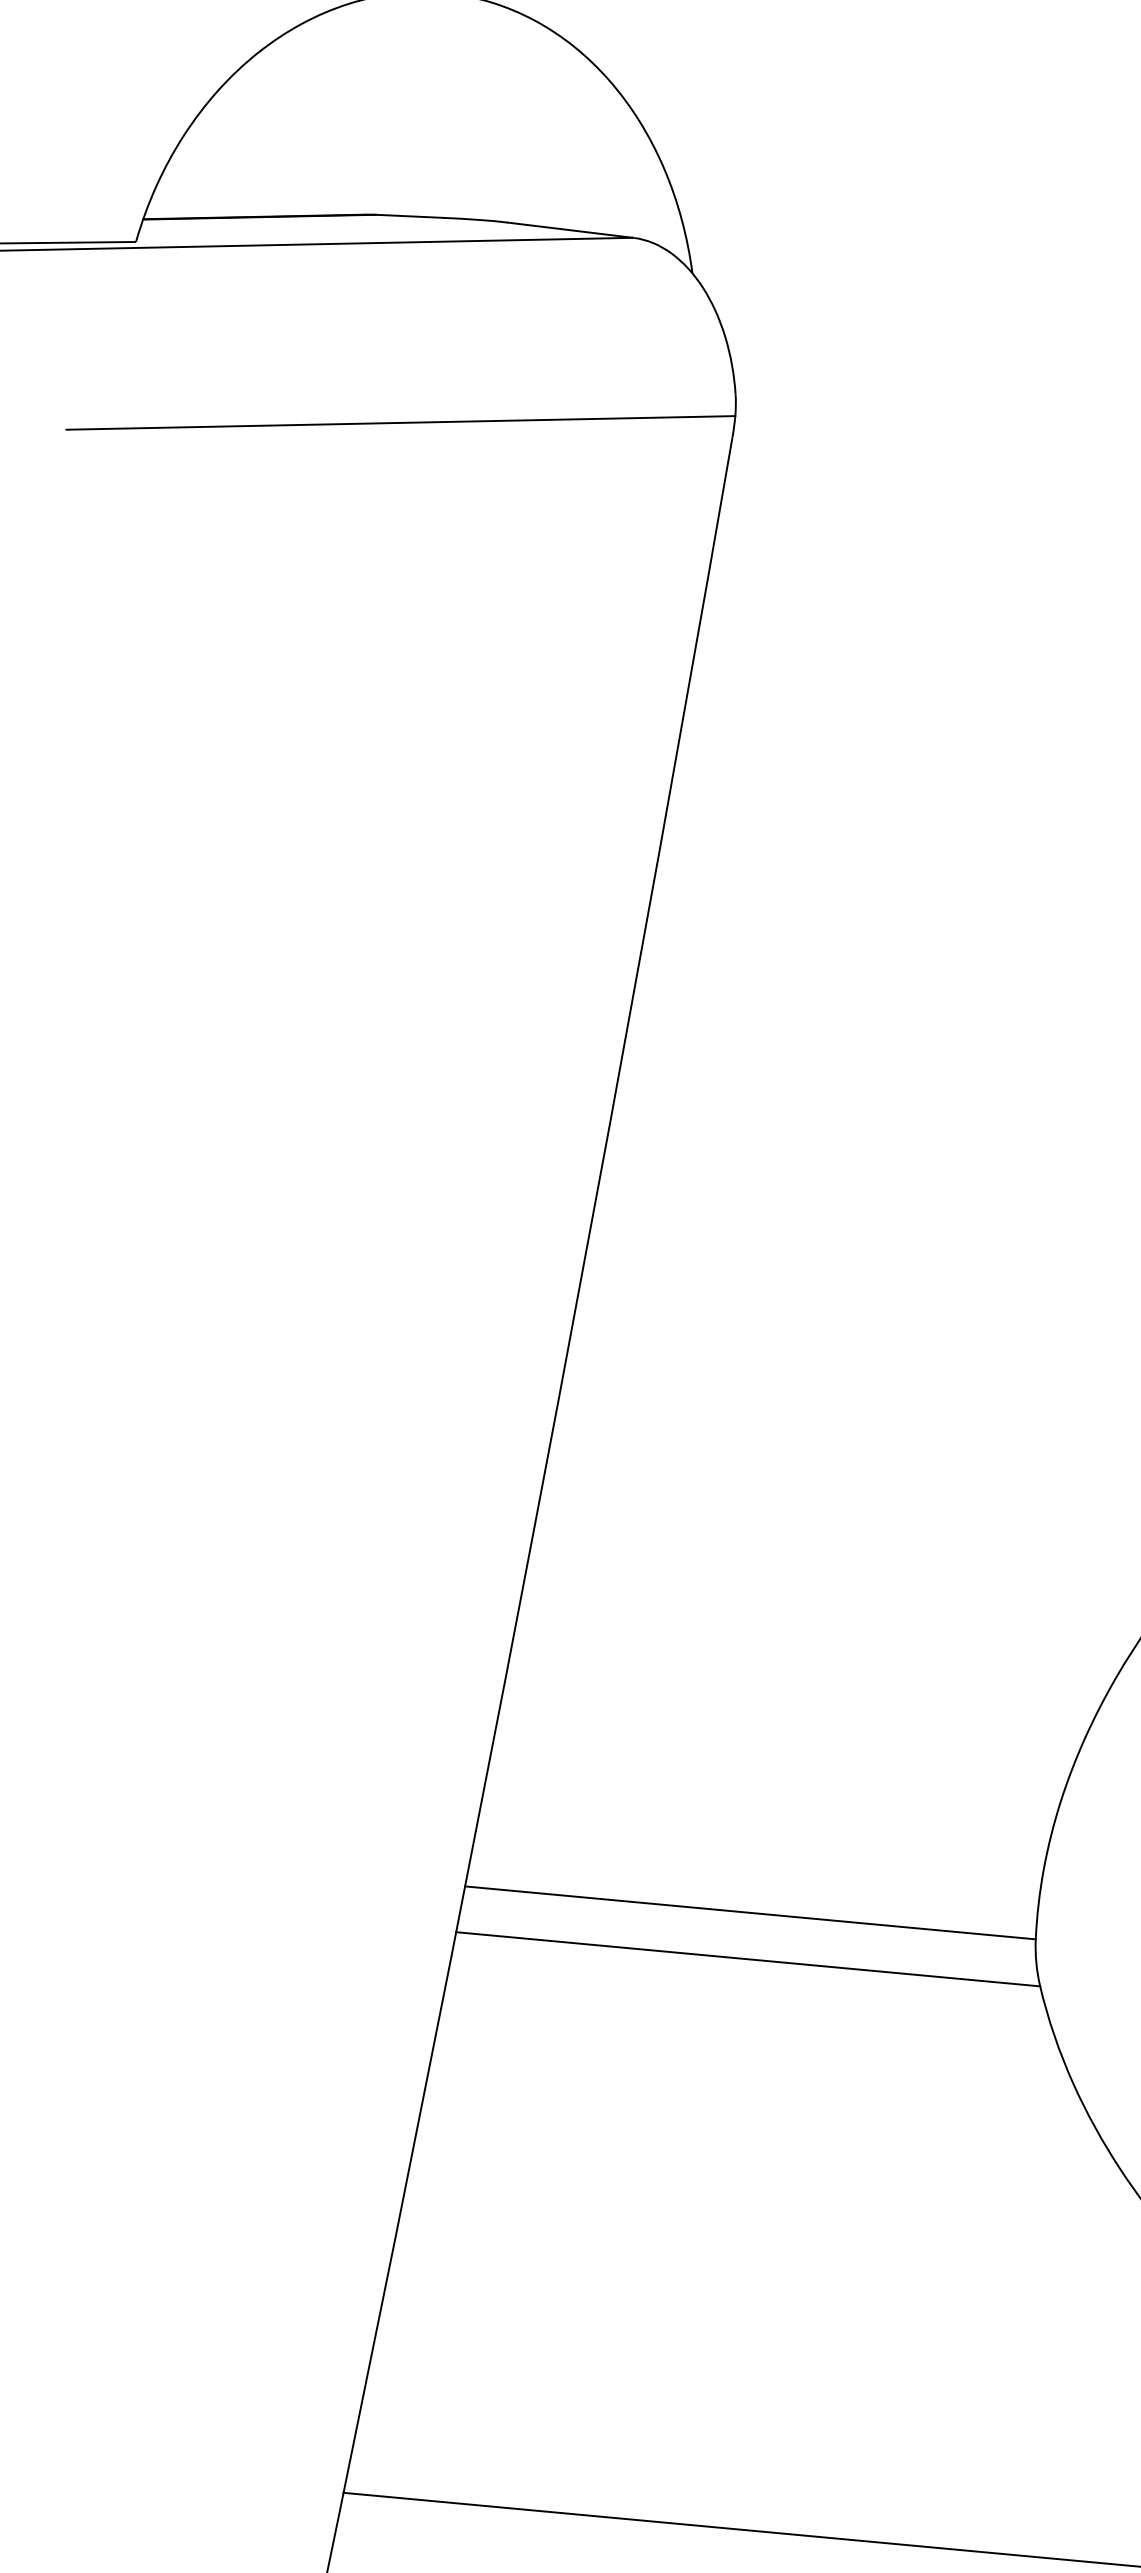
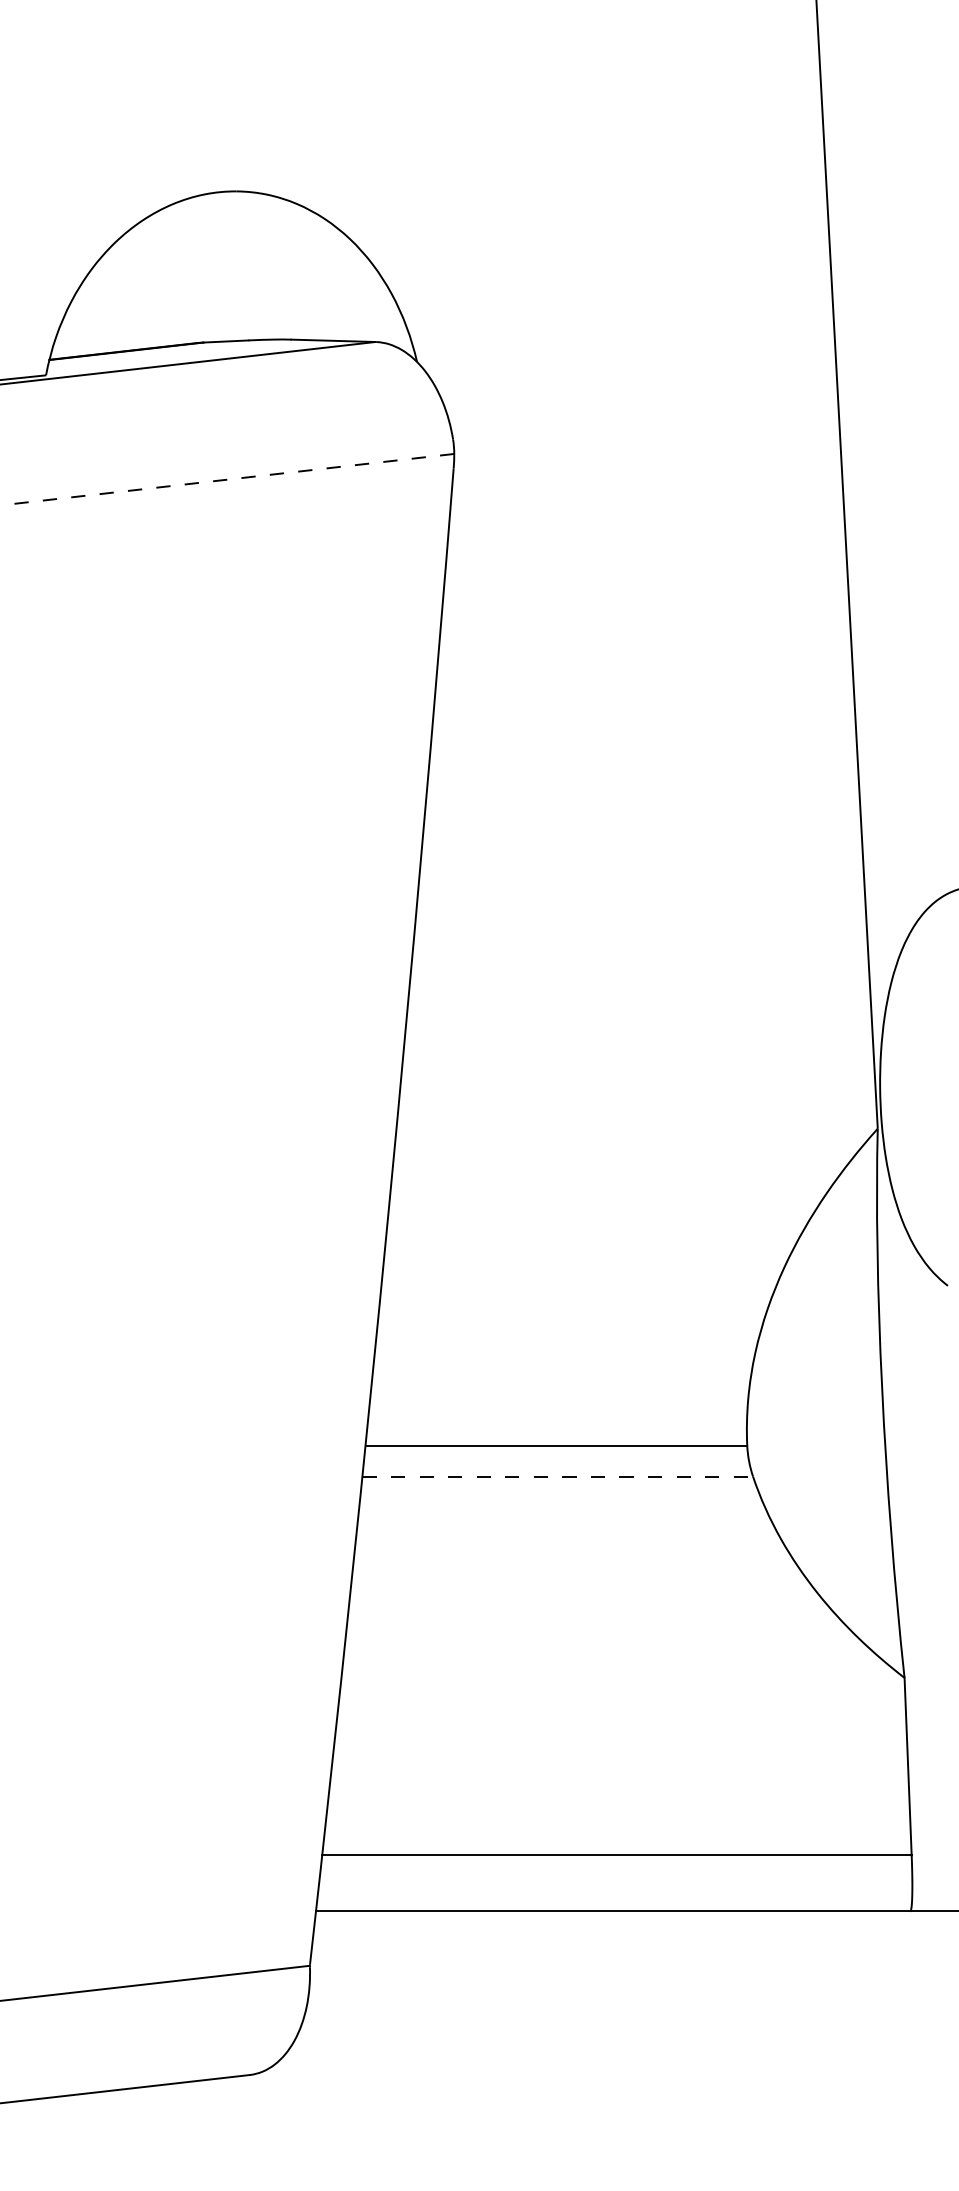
line: (400, 423) -> (232, 479), solid -> dashed
line: (749, 1959) -> (558, 1476), solid -> dashed

